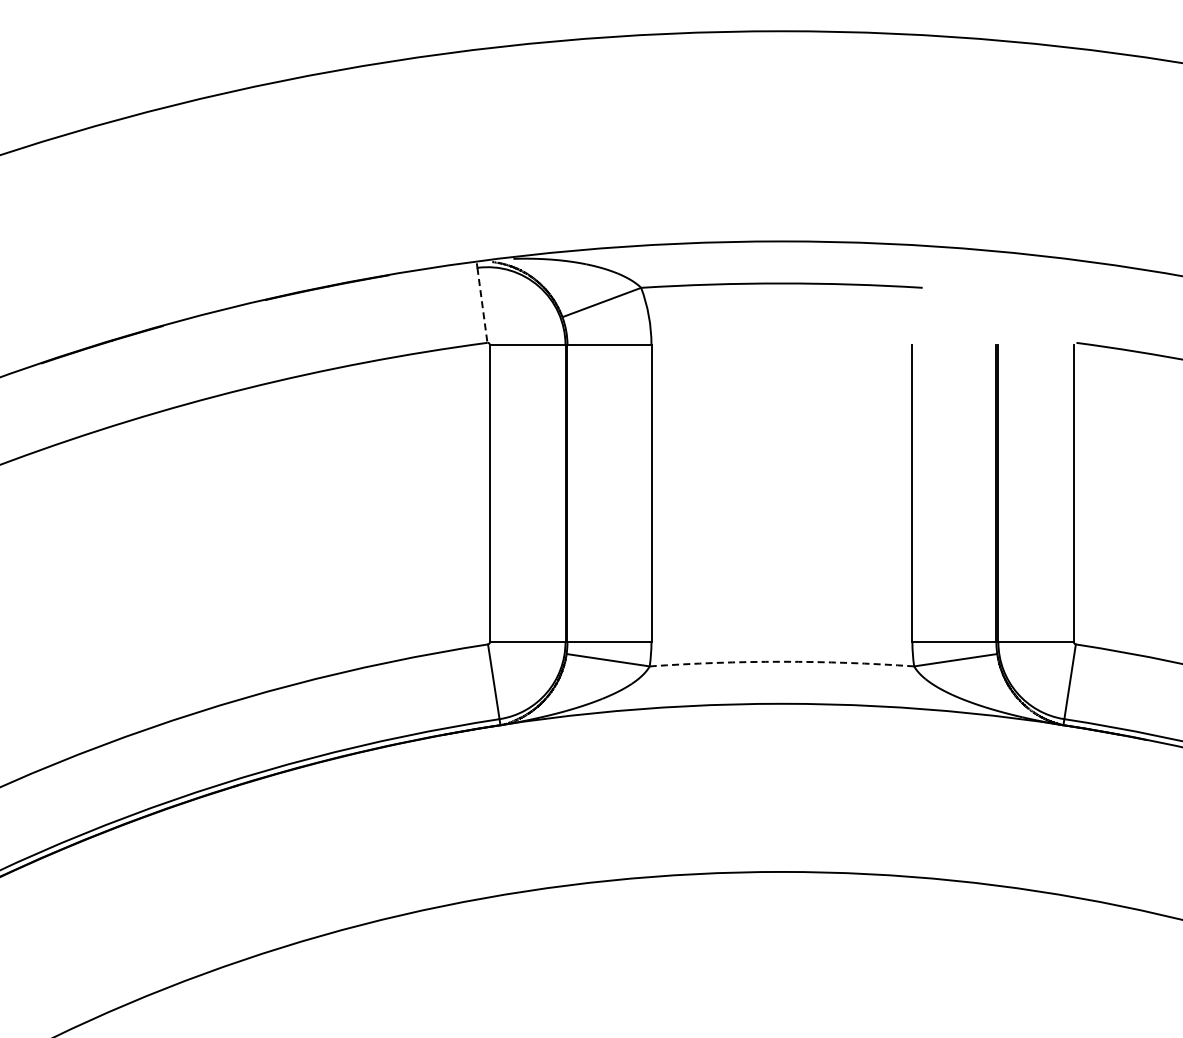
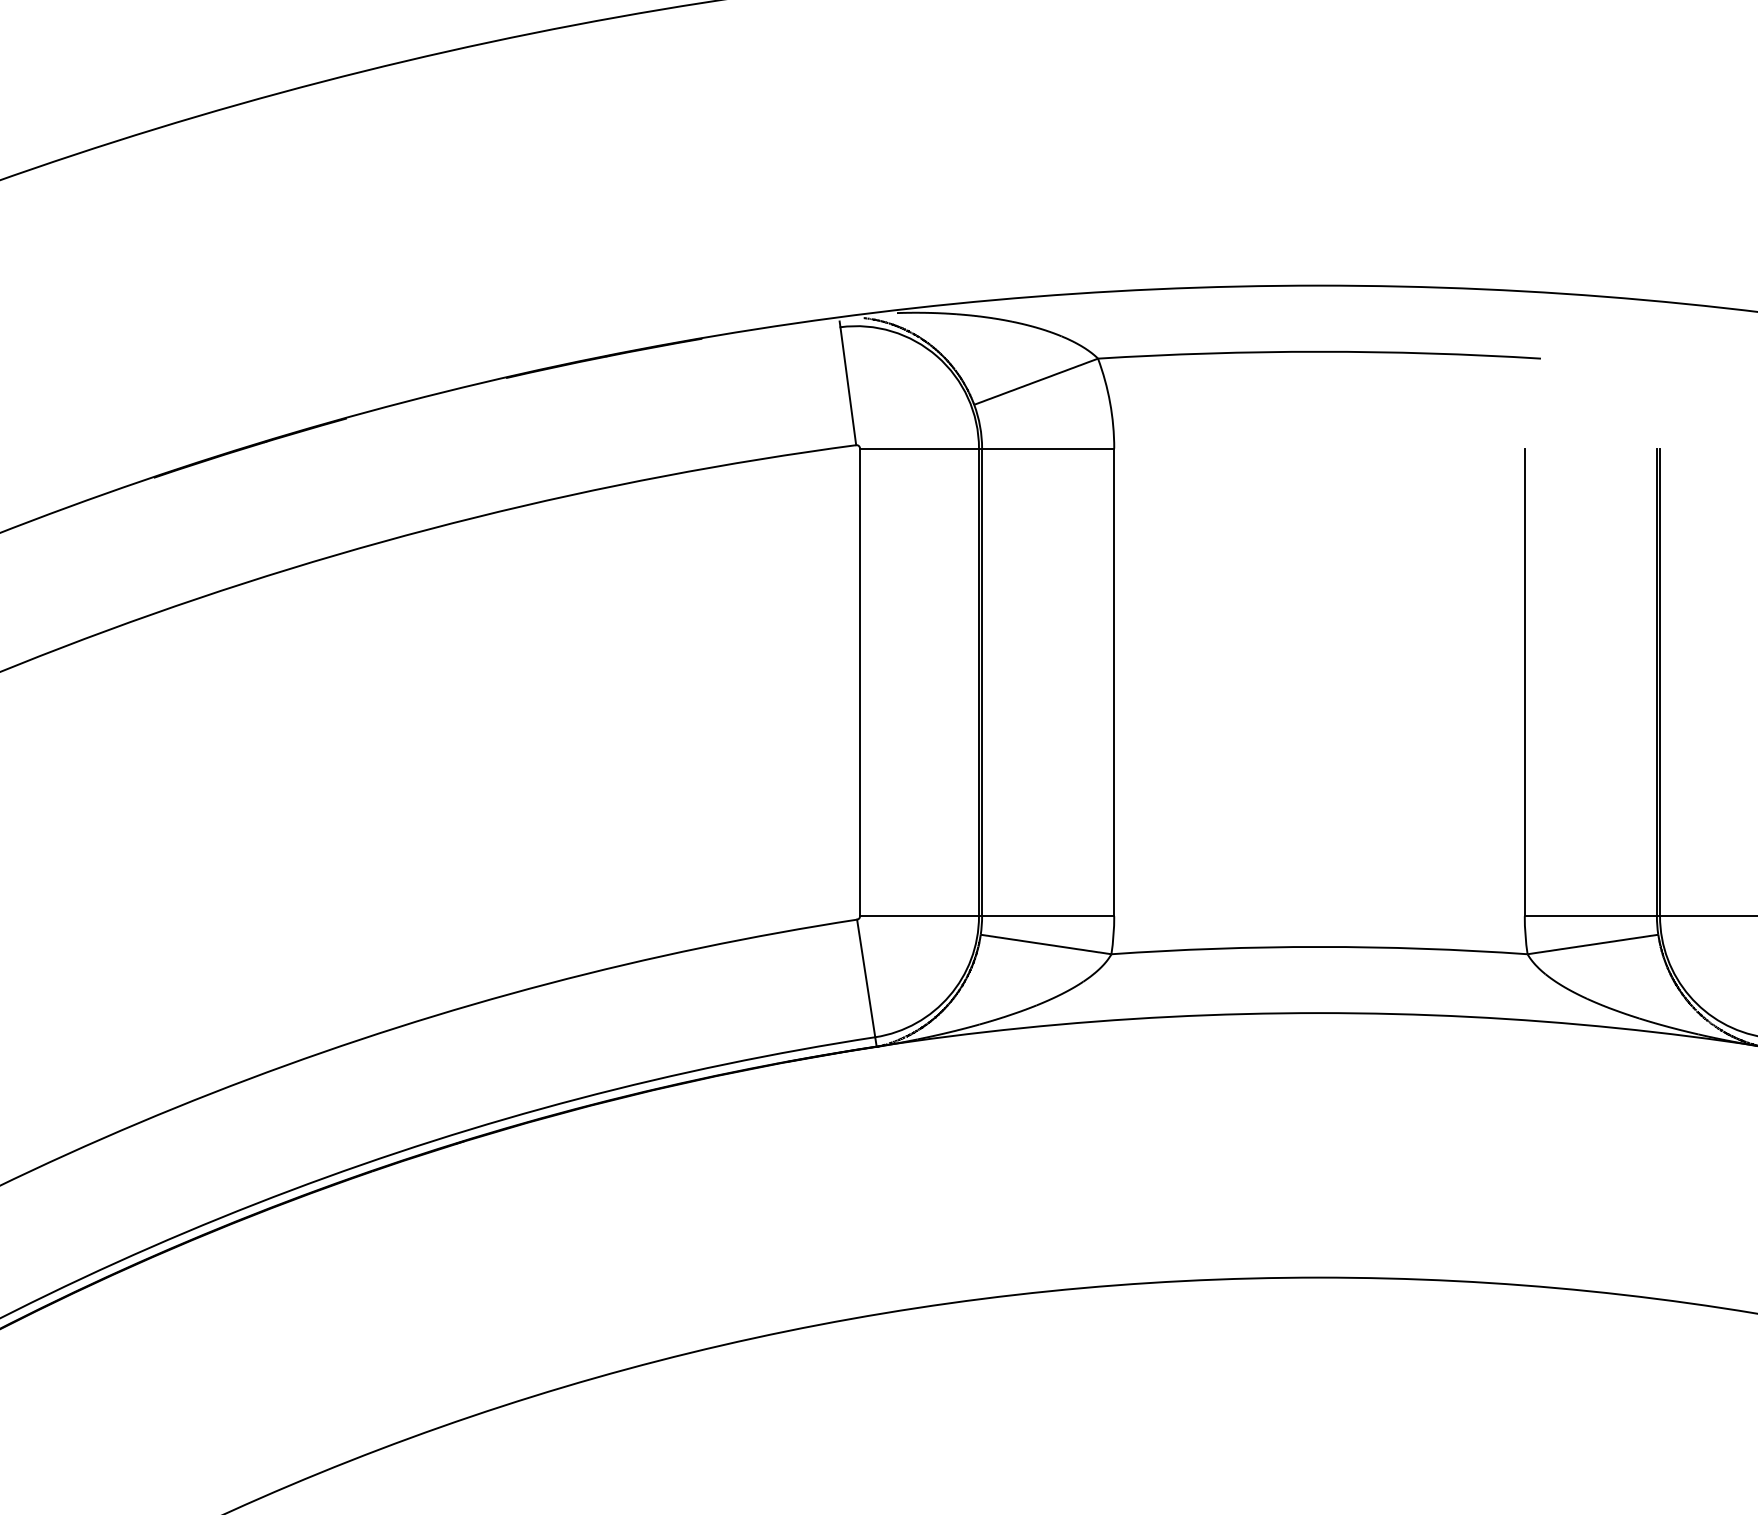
line: (482, 305) -> (848, 386), dashed -> solid
arc: (781, 661) -> (1318, 946), dashed -> solid

